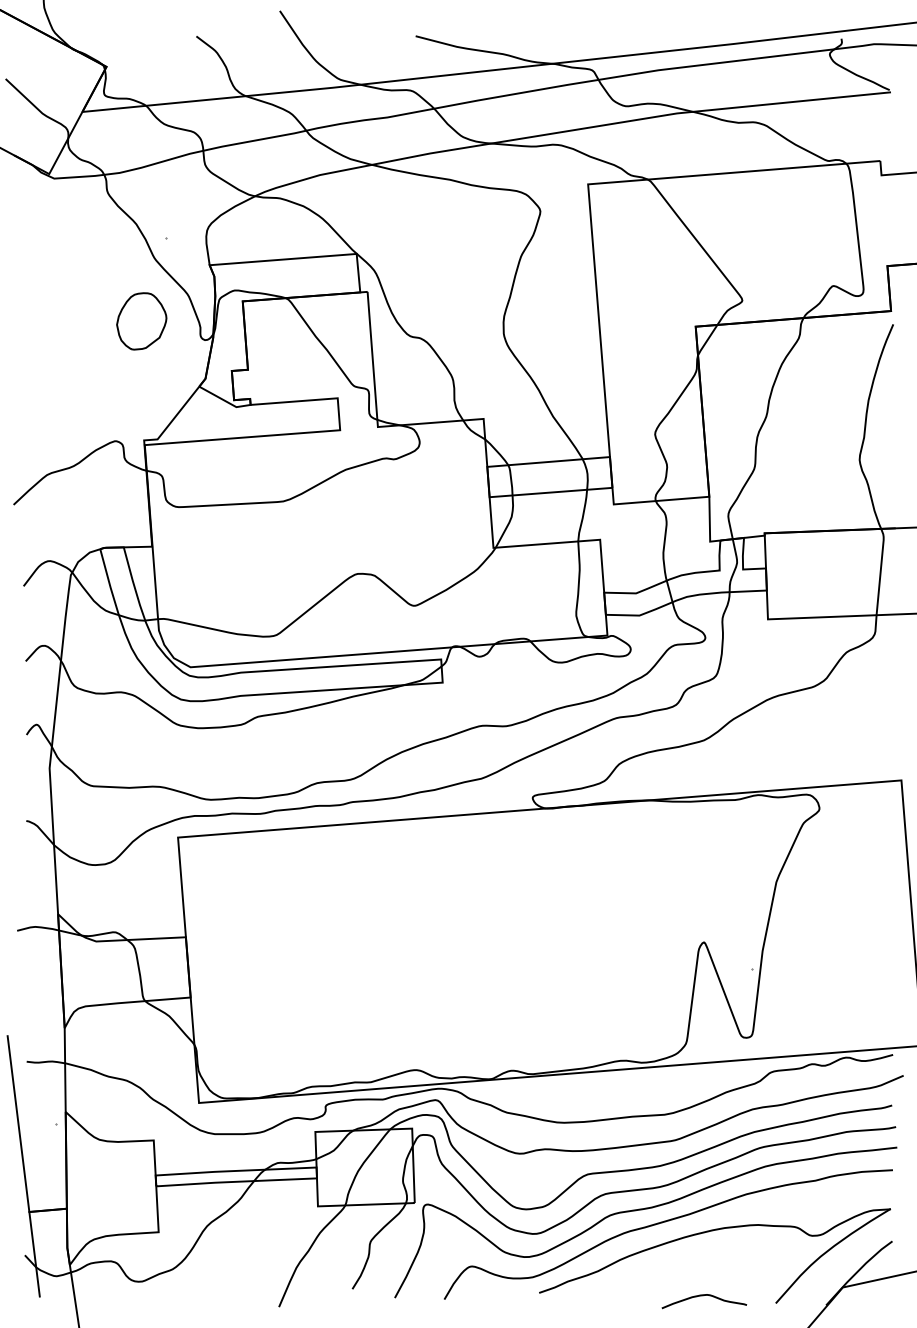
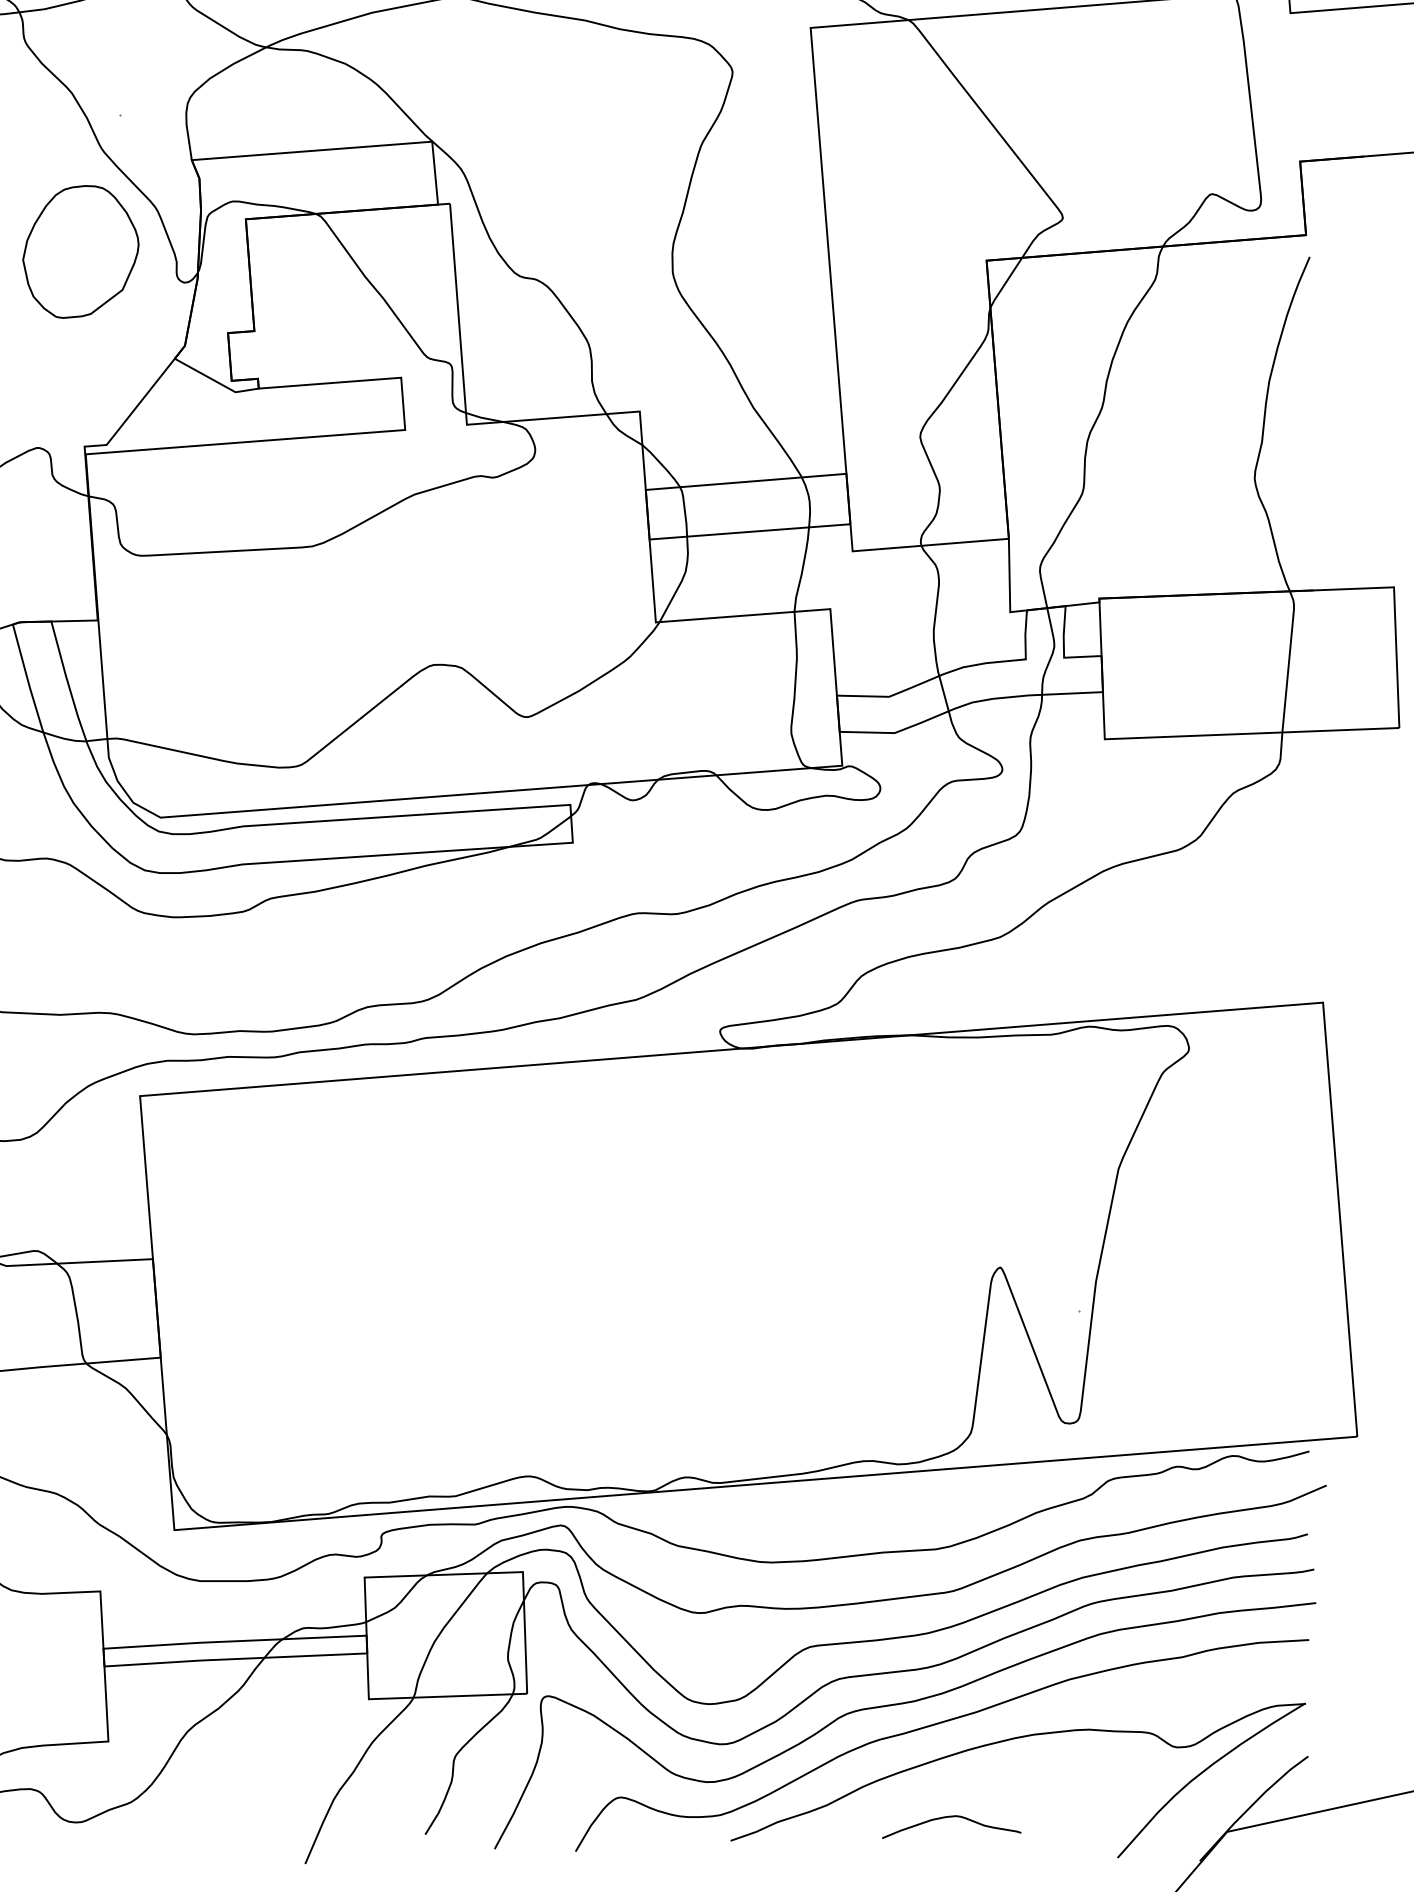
part: (141, 321) -> (80, 252), size x1.43
curve: (703, 1296) -> (950, 1818), moved

